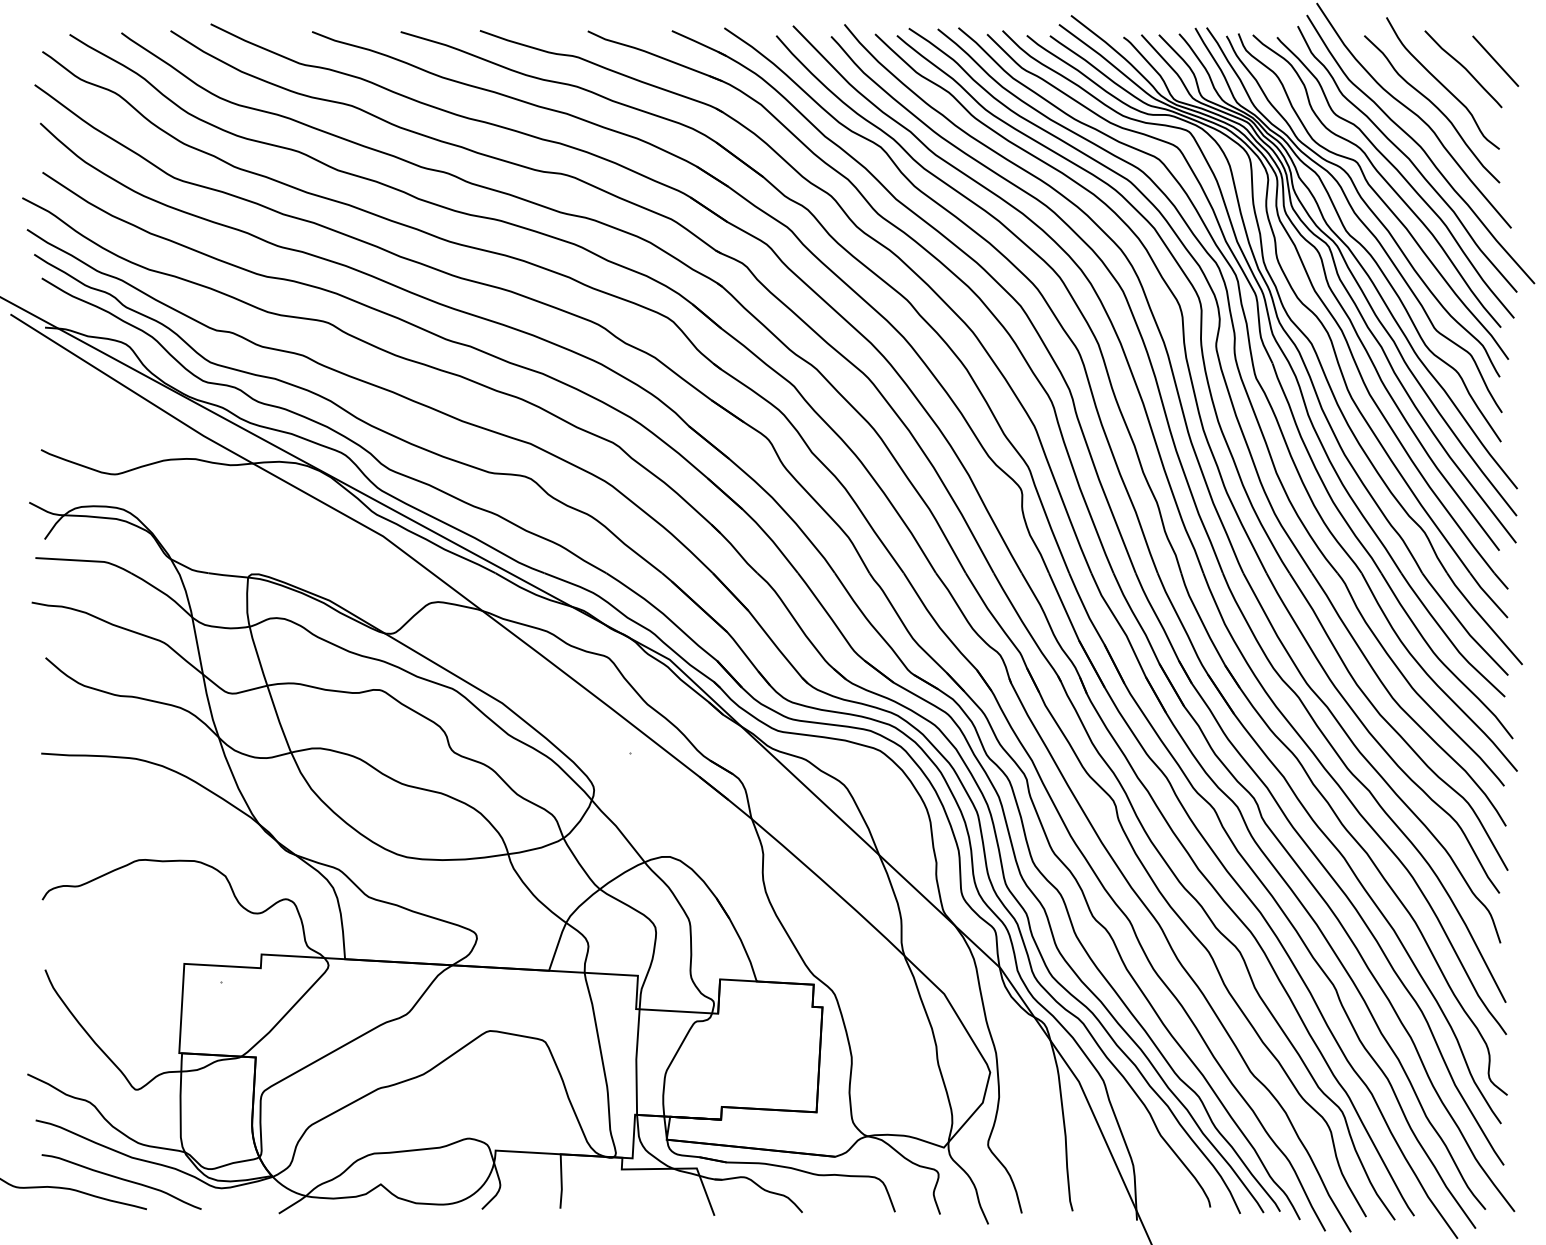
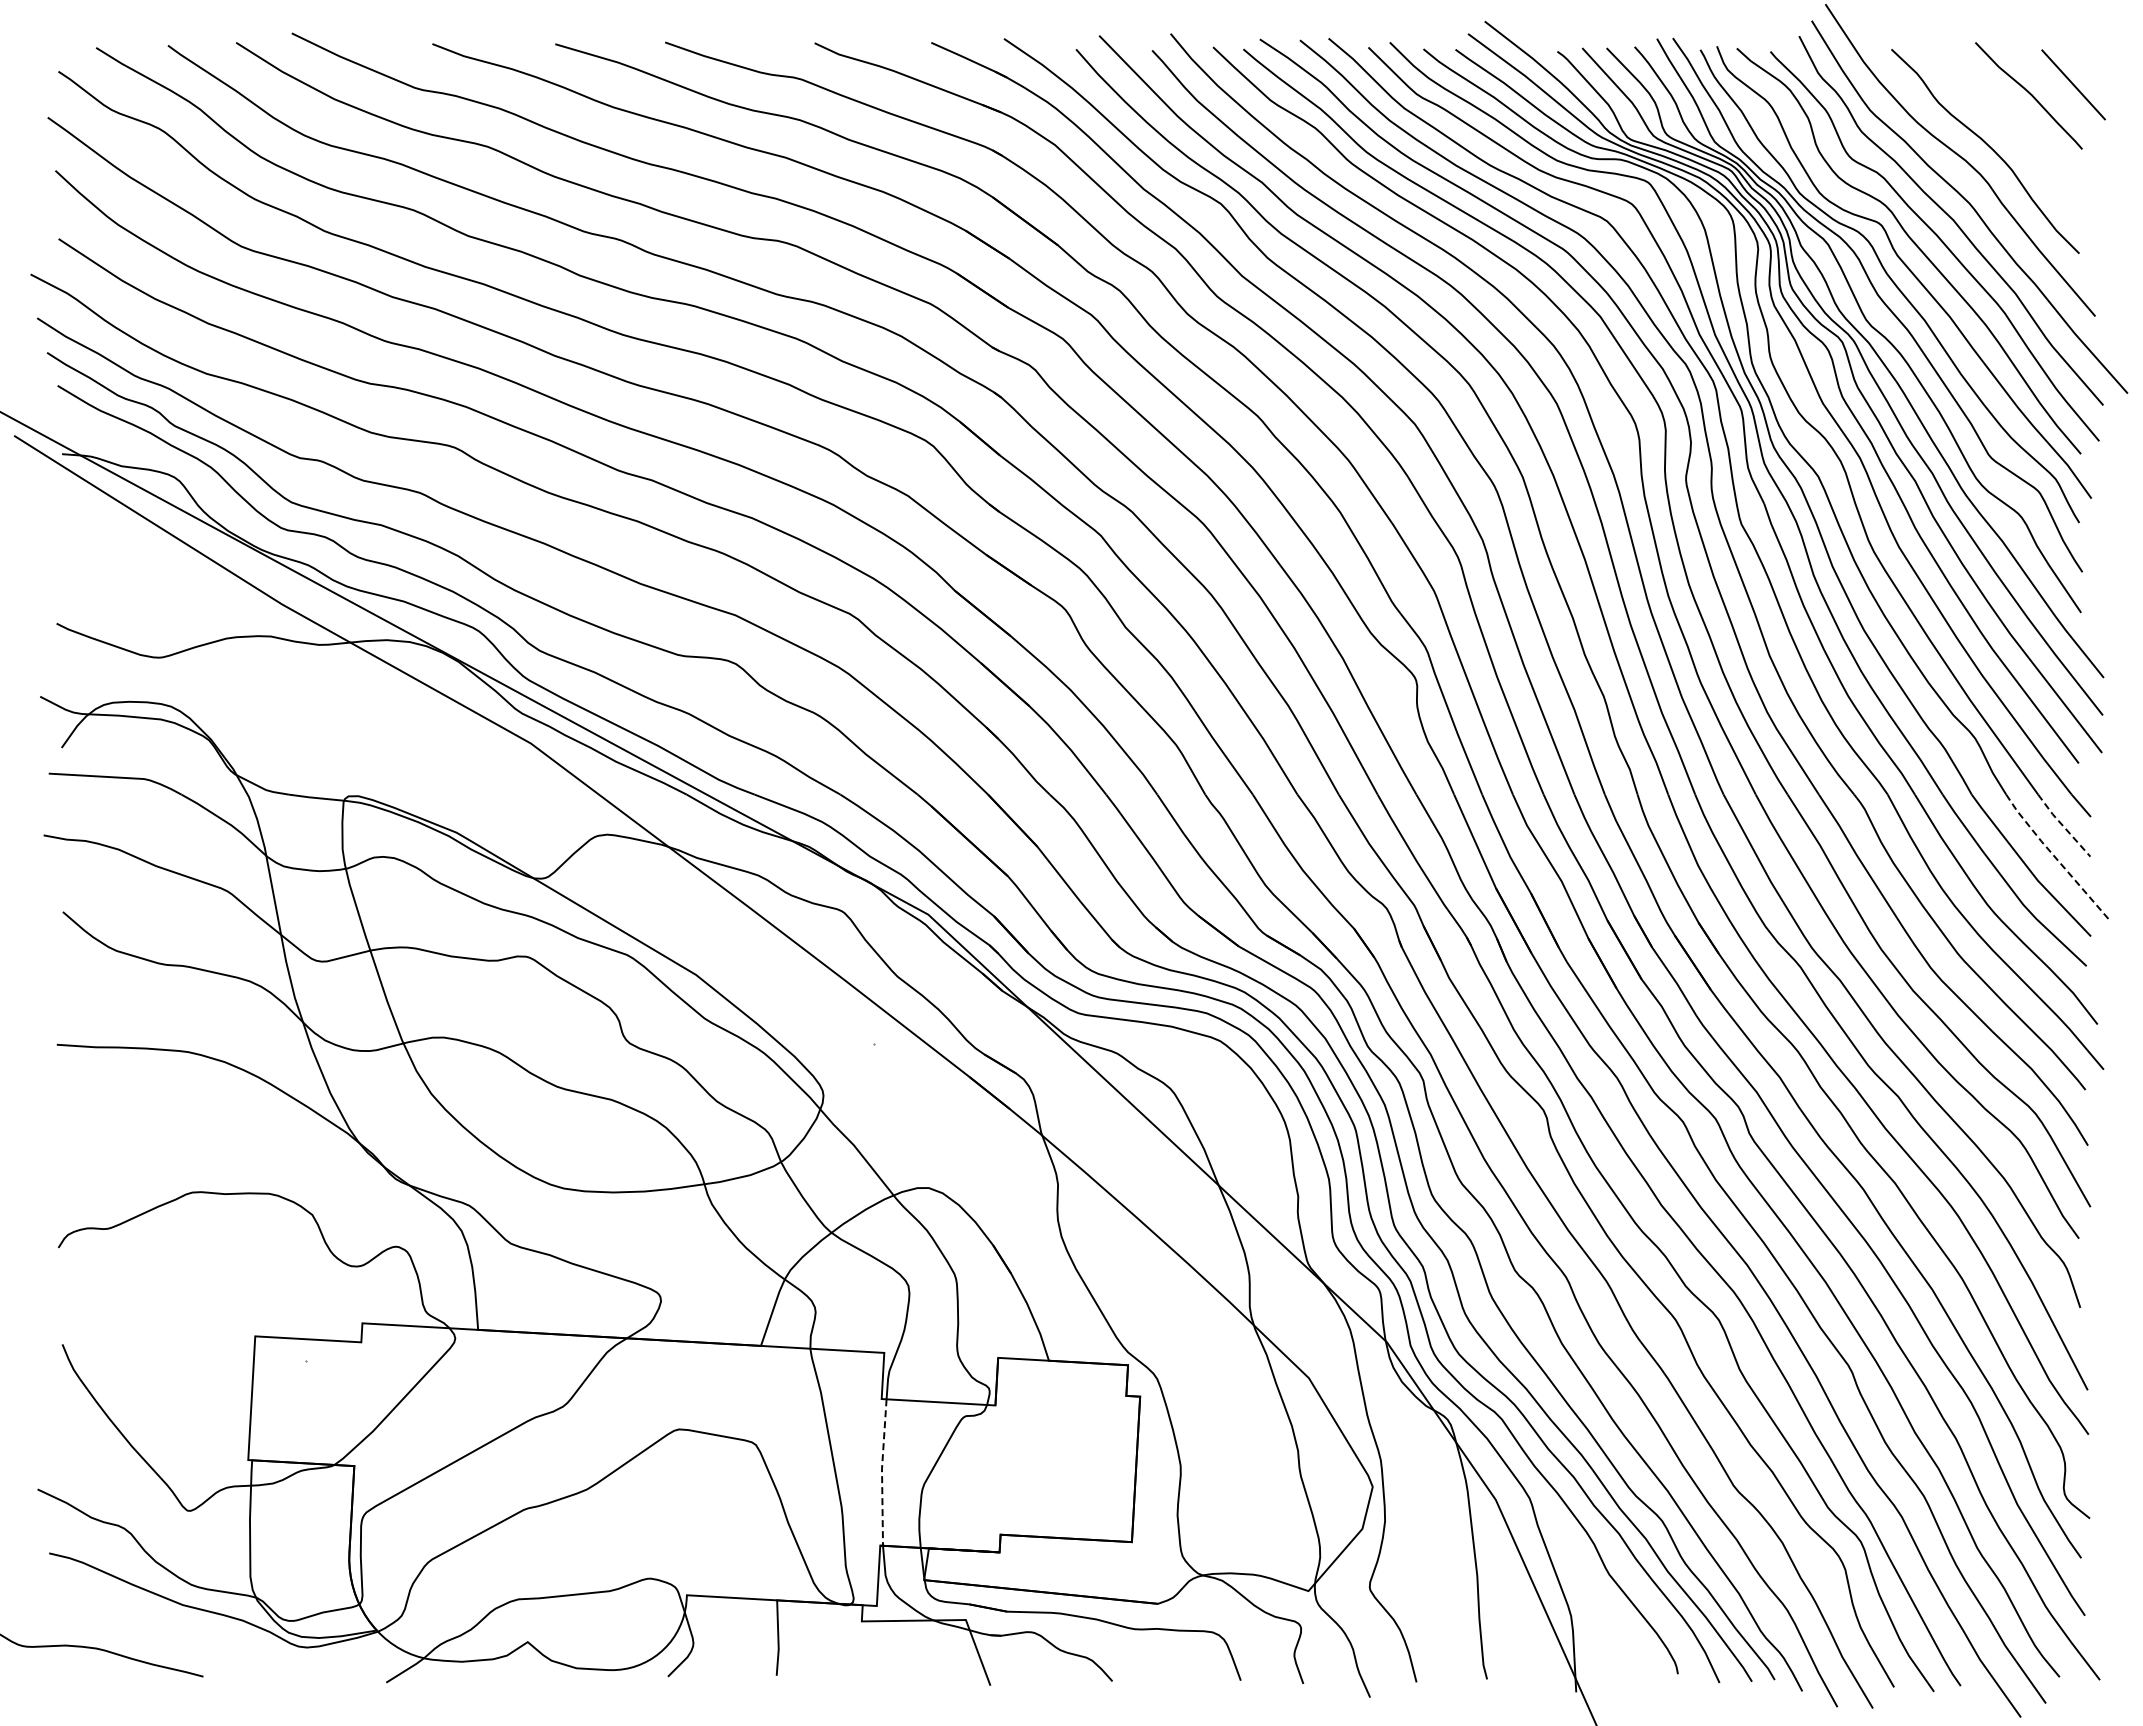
curve: (1442, 84) -> (1999, 116), removed
line: (1488, 596) -> (2063, 826), solid -> dashed
line: (1483, 619) -> (2056, 858), solid -> dashed
line: (636, 1061) -> (882, 1471), solid -> dashed
curve: (123, 1180) -> (170, 1636), removed

